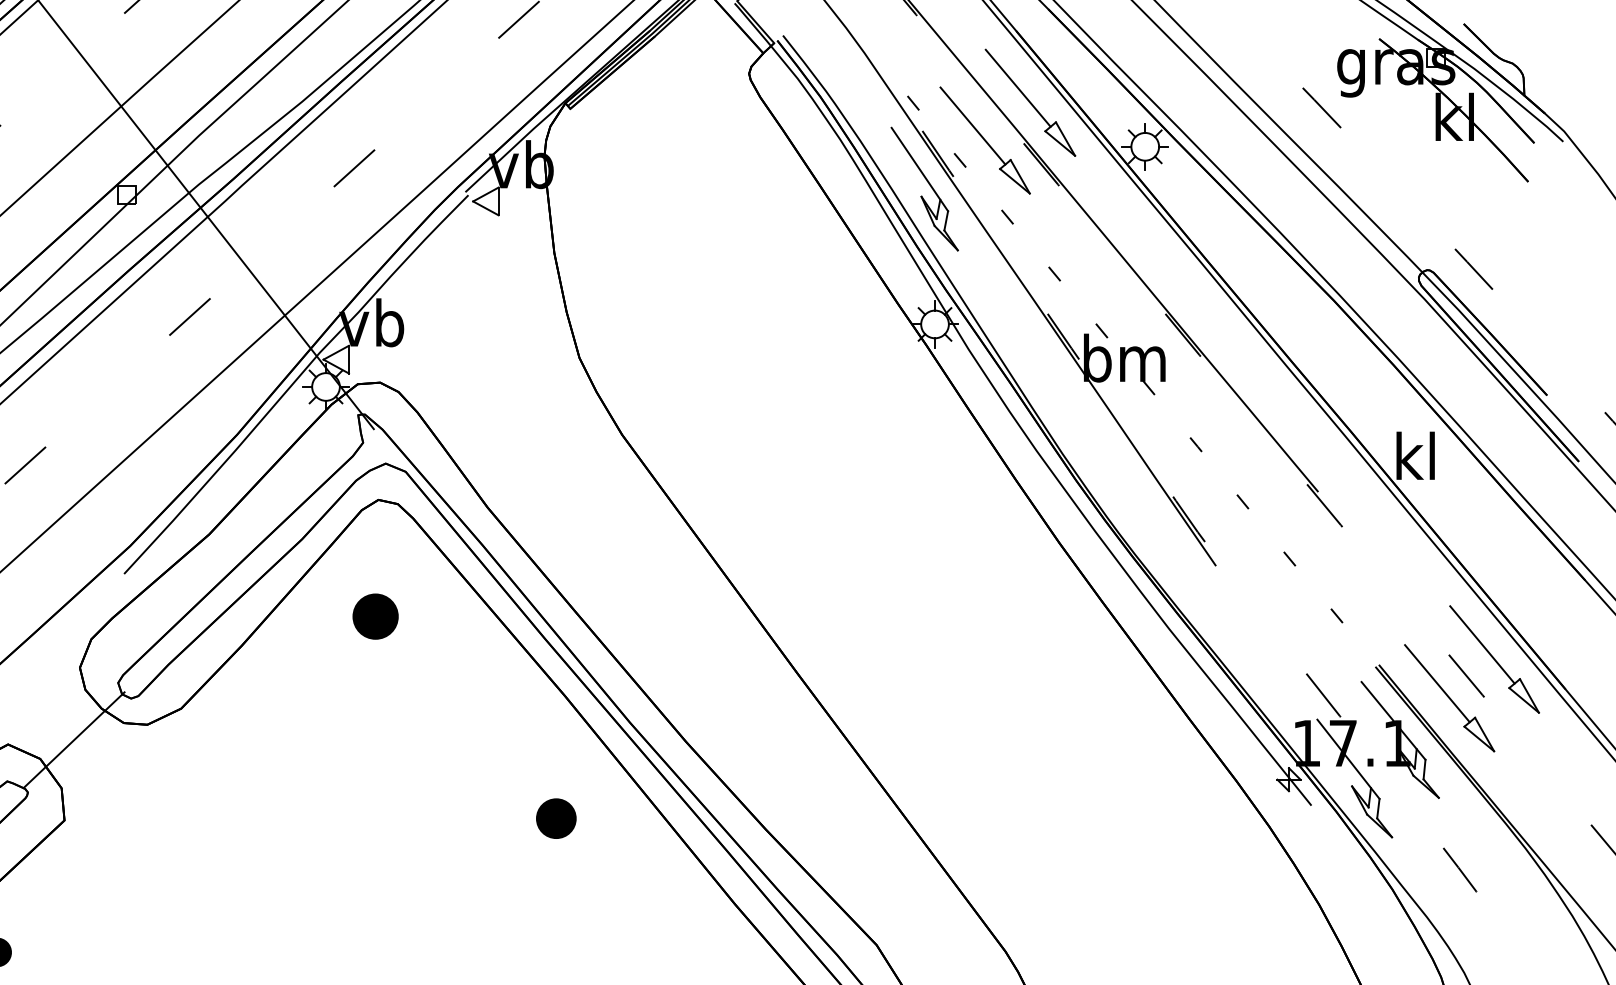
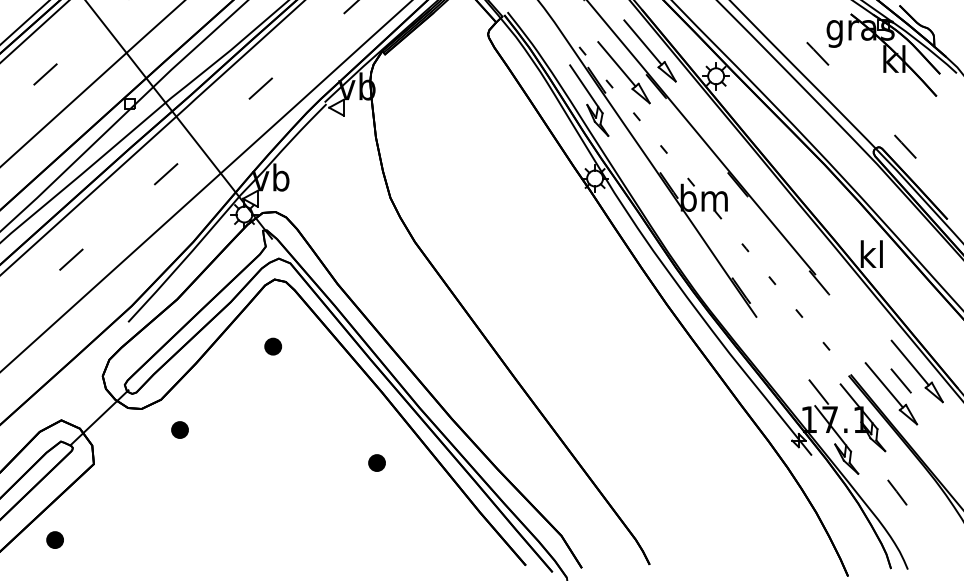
part: (376, 616) -> (273, 346), size x0.62
part: (213, 760) -> (179, 429), added
part: (555, 817) -> (376, 462), size x0.71

